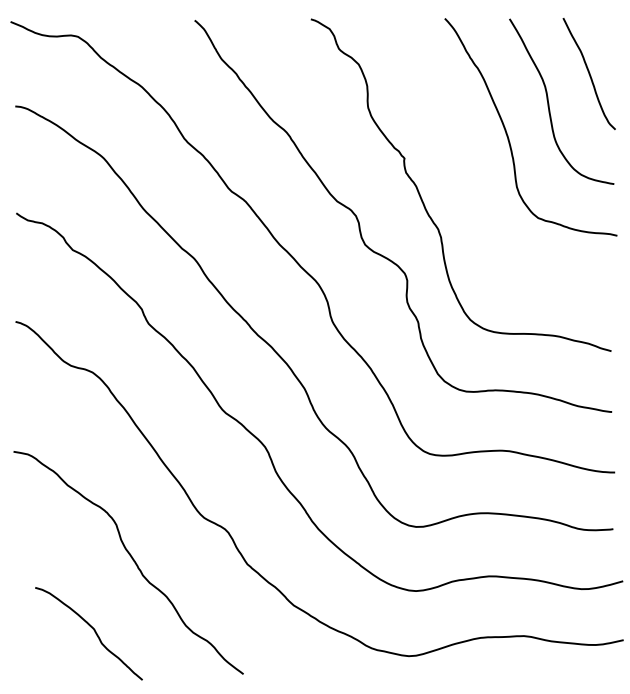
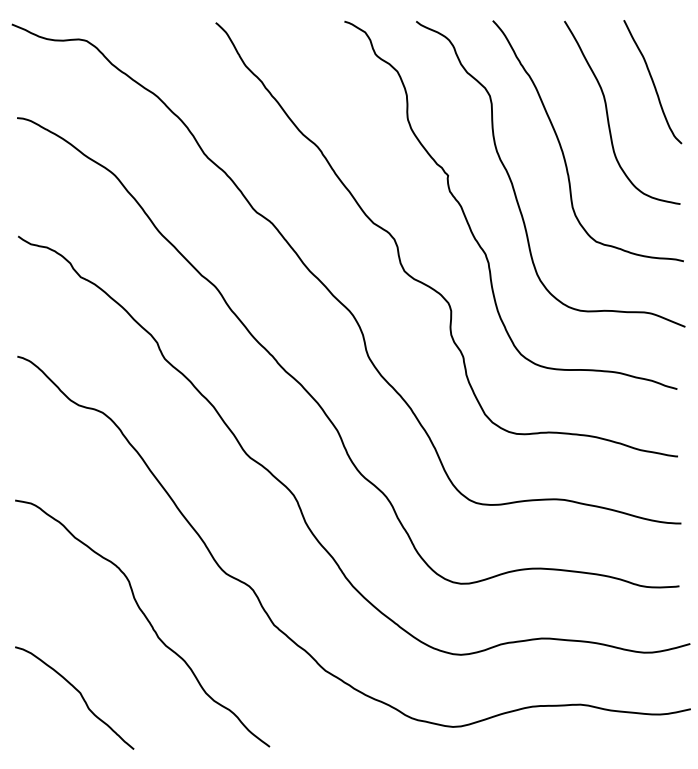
curve: (463, 166) -> (513, 184), added
curve: (94, 631) -> (80, 695), moved

